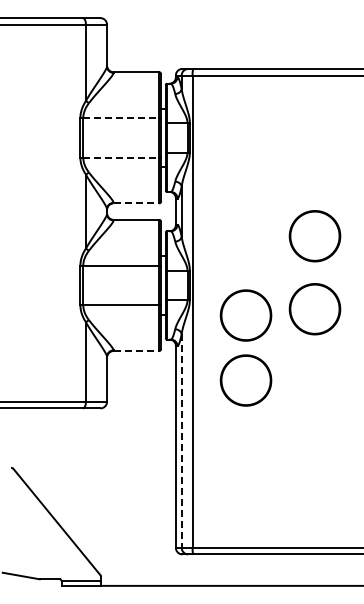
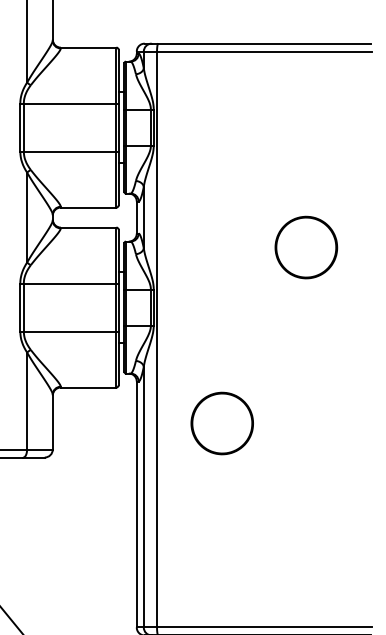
line: (121, 118) -> (70, 104), dashed -> solid
line: (121, 157) -> (70, 151), dashed -> solid
line: (136, 203) -> (88, 207), dashed -> solid
part: (314, 309) -> (305, 336), removed
part: (245, 315) -> (221, 344), removed
line: (136, 351) -> (88, 388), dashed -> solid
line: (181, 440) -> (143, 496), dashed -> solid

